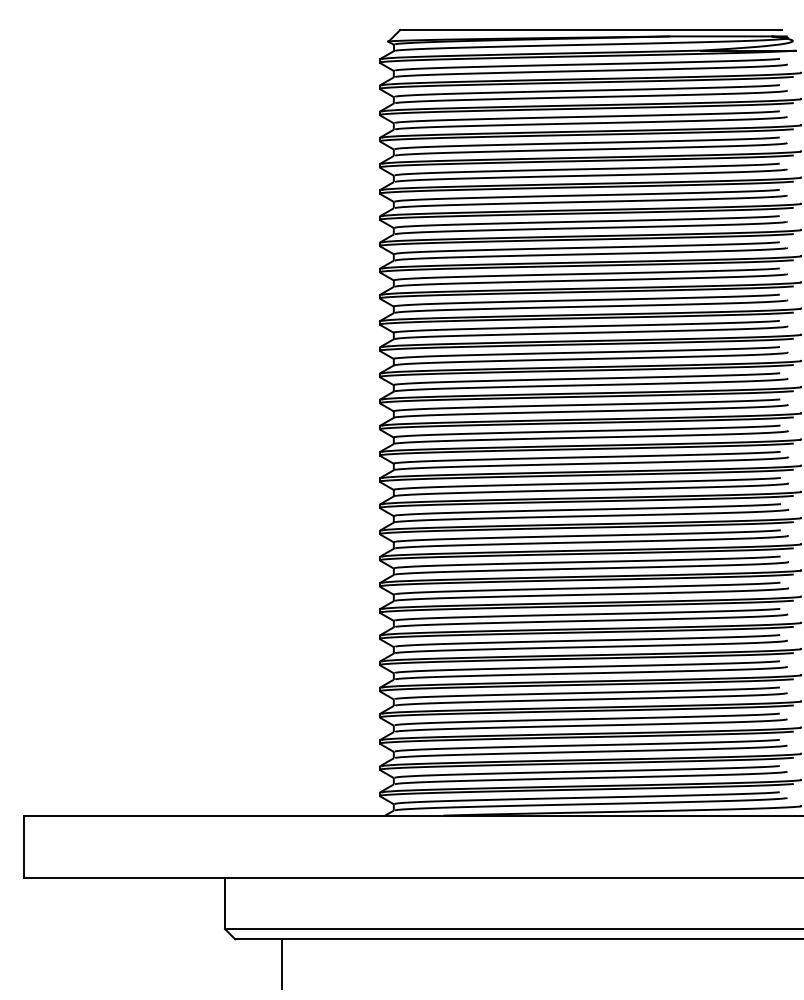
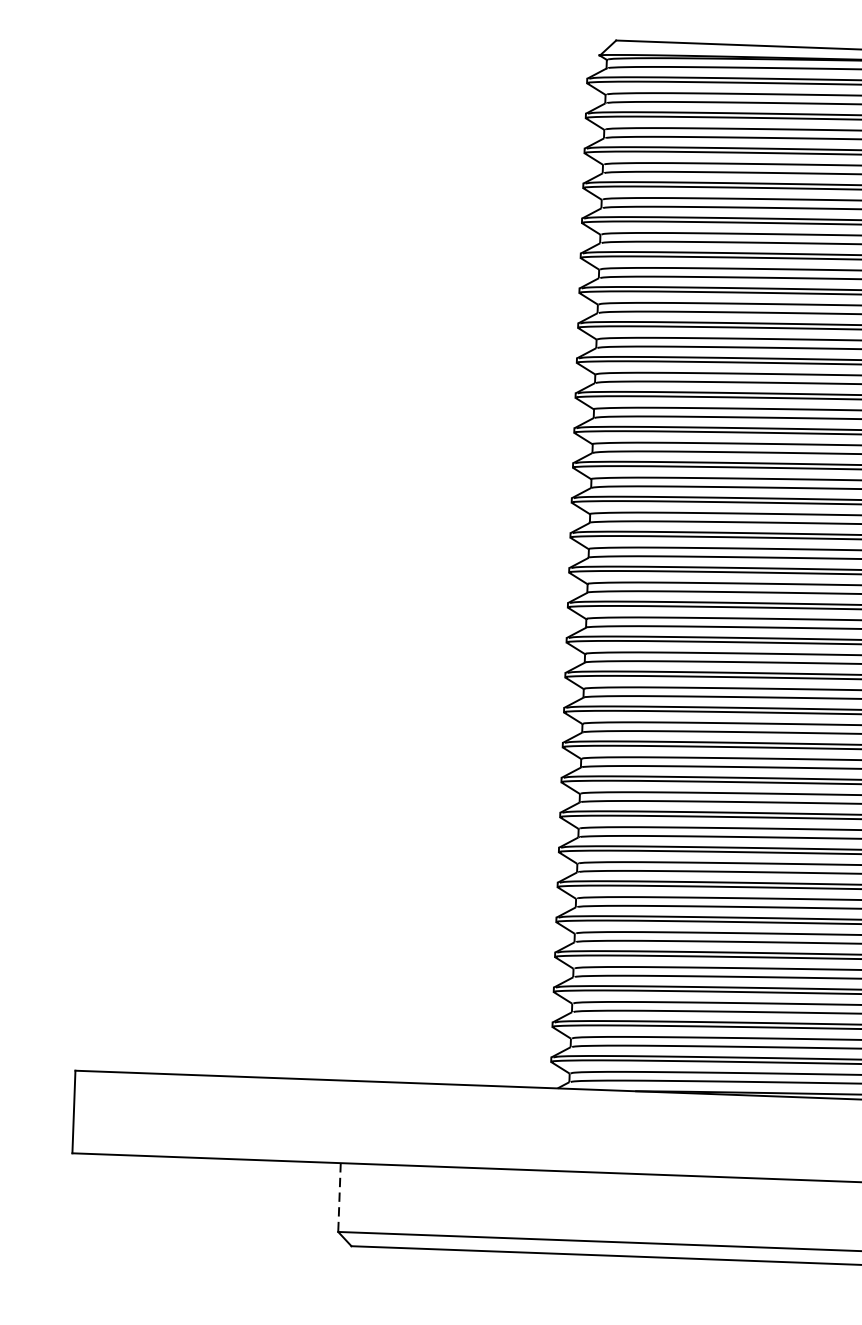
line: (225, 903) -> (340, 1197), solid -> dashed
line: (281, 963) -> (411, 1280), removed

